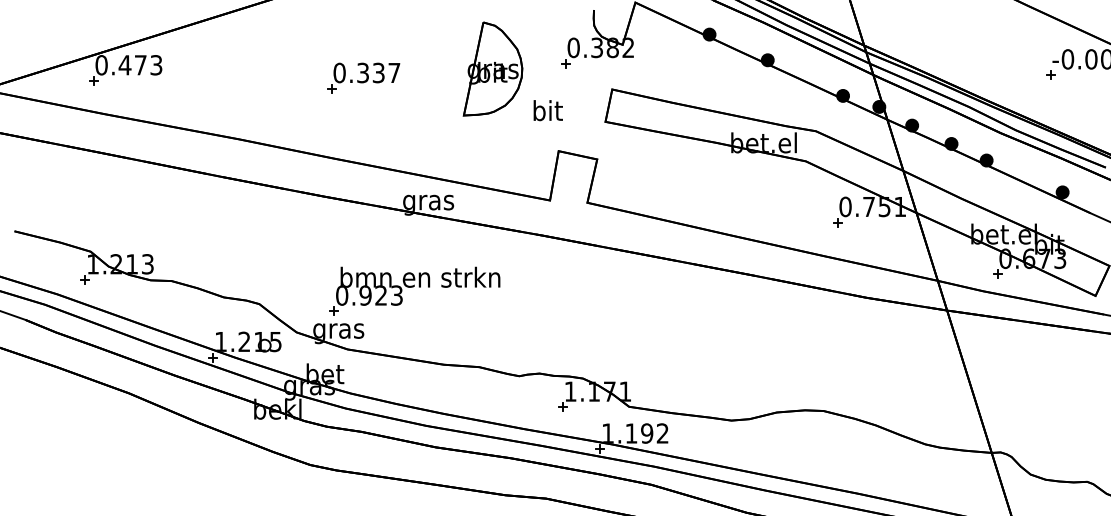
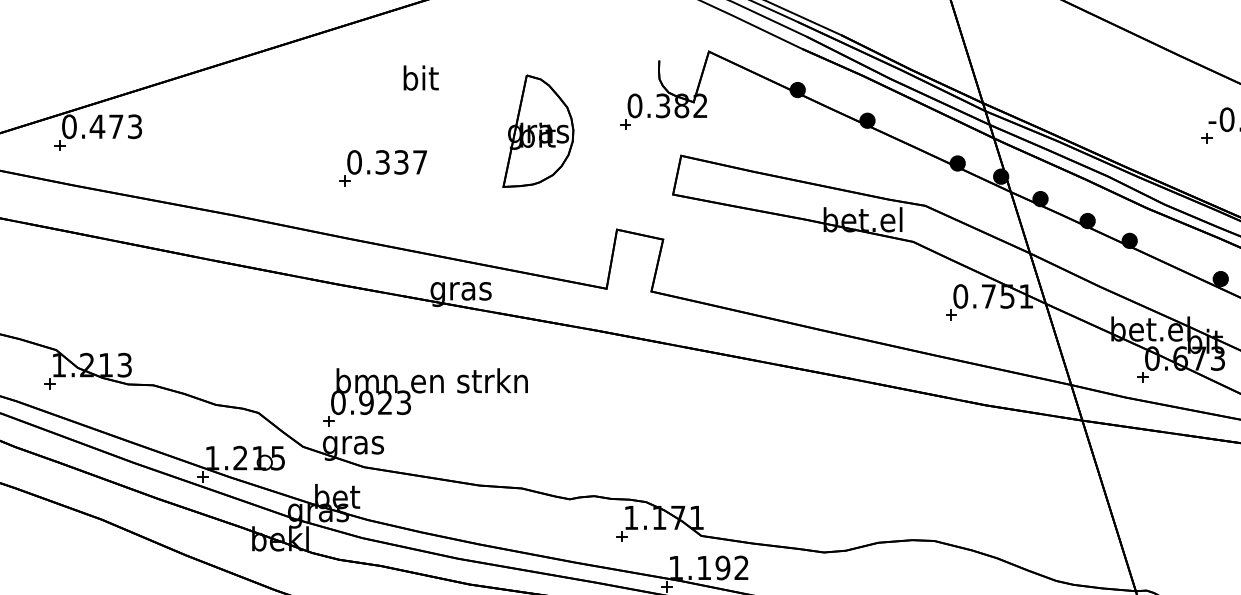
part: (363, 77) -> (383, 167), moved
text: (547, 110) -> (420, 77), moved
part: (414, 290) -> (425, 396), moved

